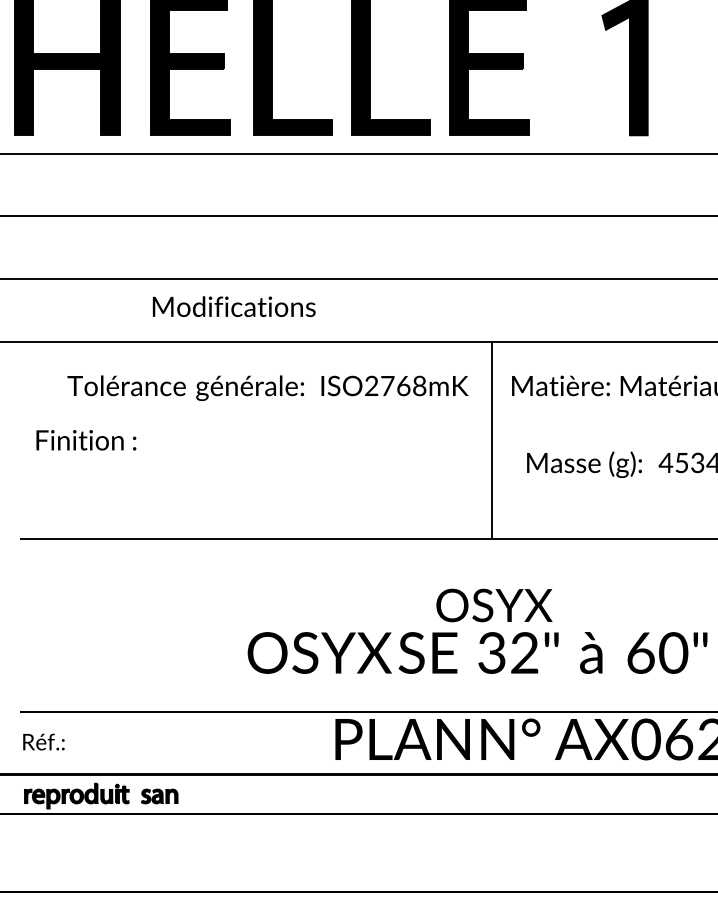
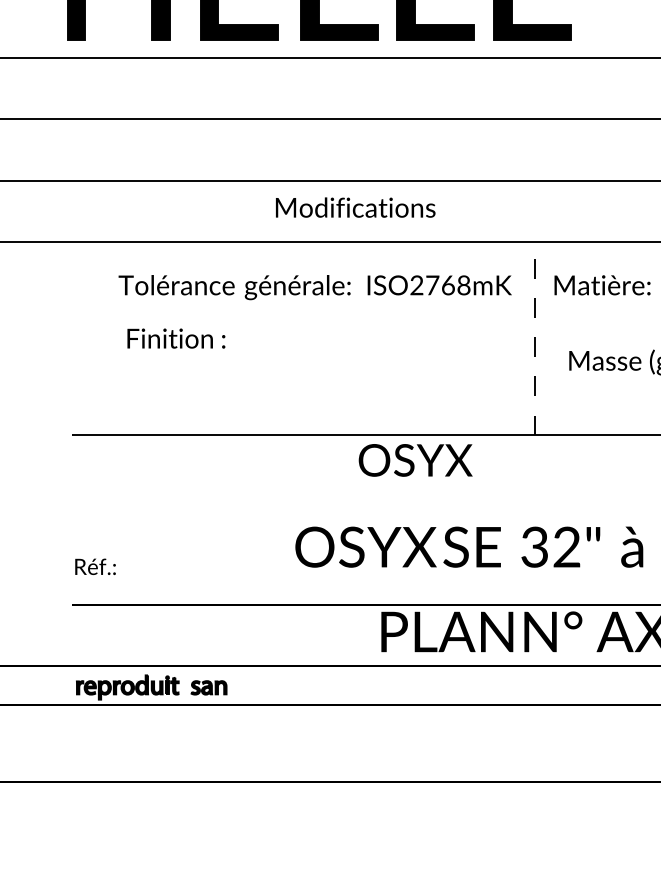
text: (233, 306) -> (354, 207), moved
line: (491, 439) -> (534, 337), solid -> dashed
text: (86, 440) -> (176, 338), moved
text: (494, 605) -> (415, 460), moved
text: (43, 741) -> (95, 566), moved

